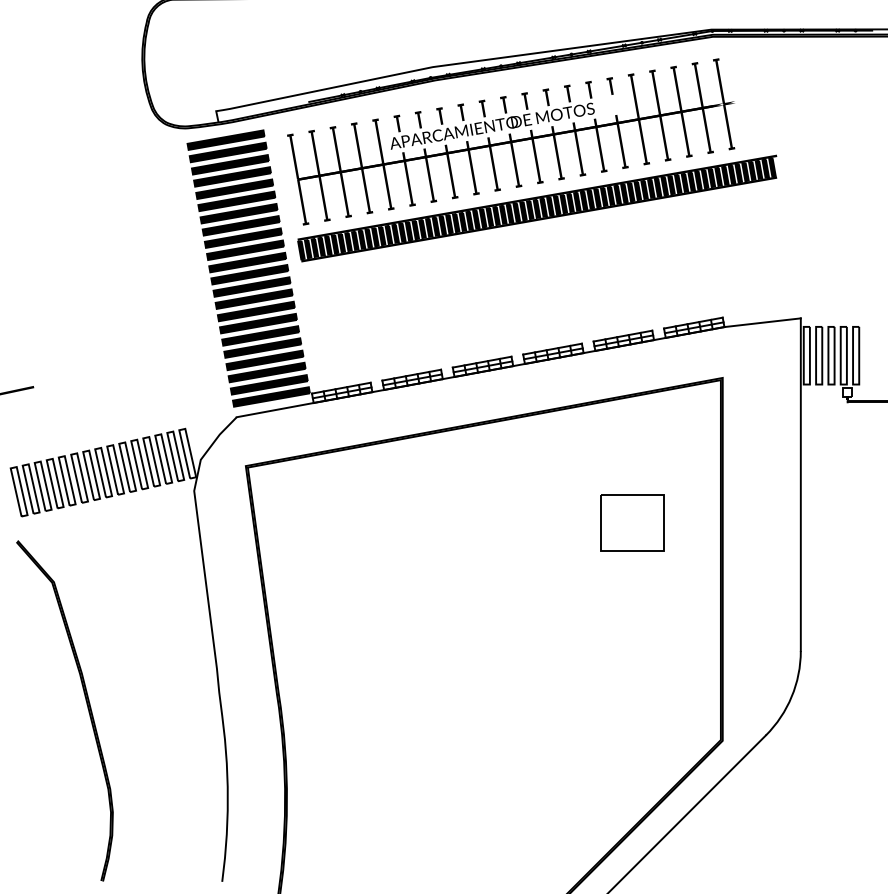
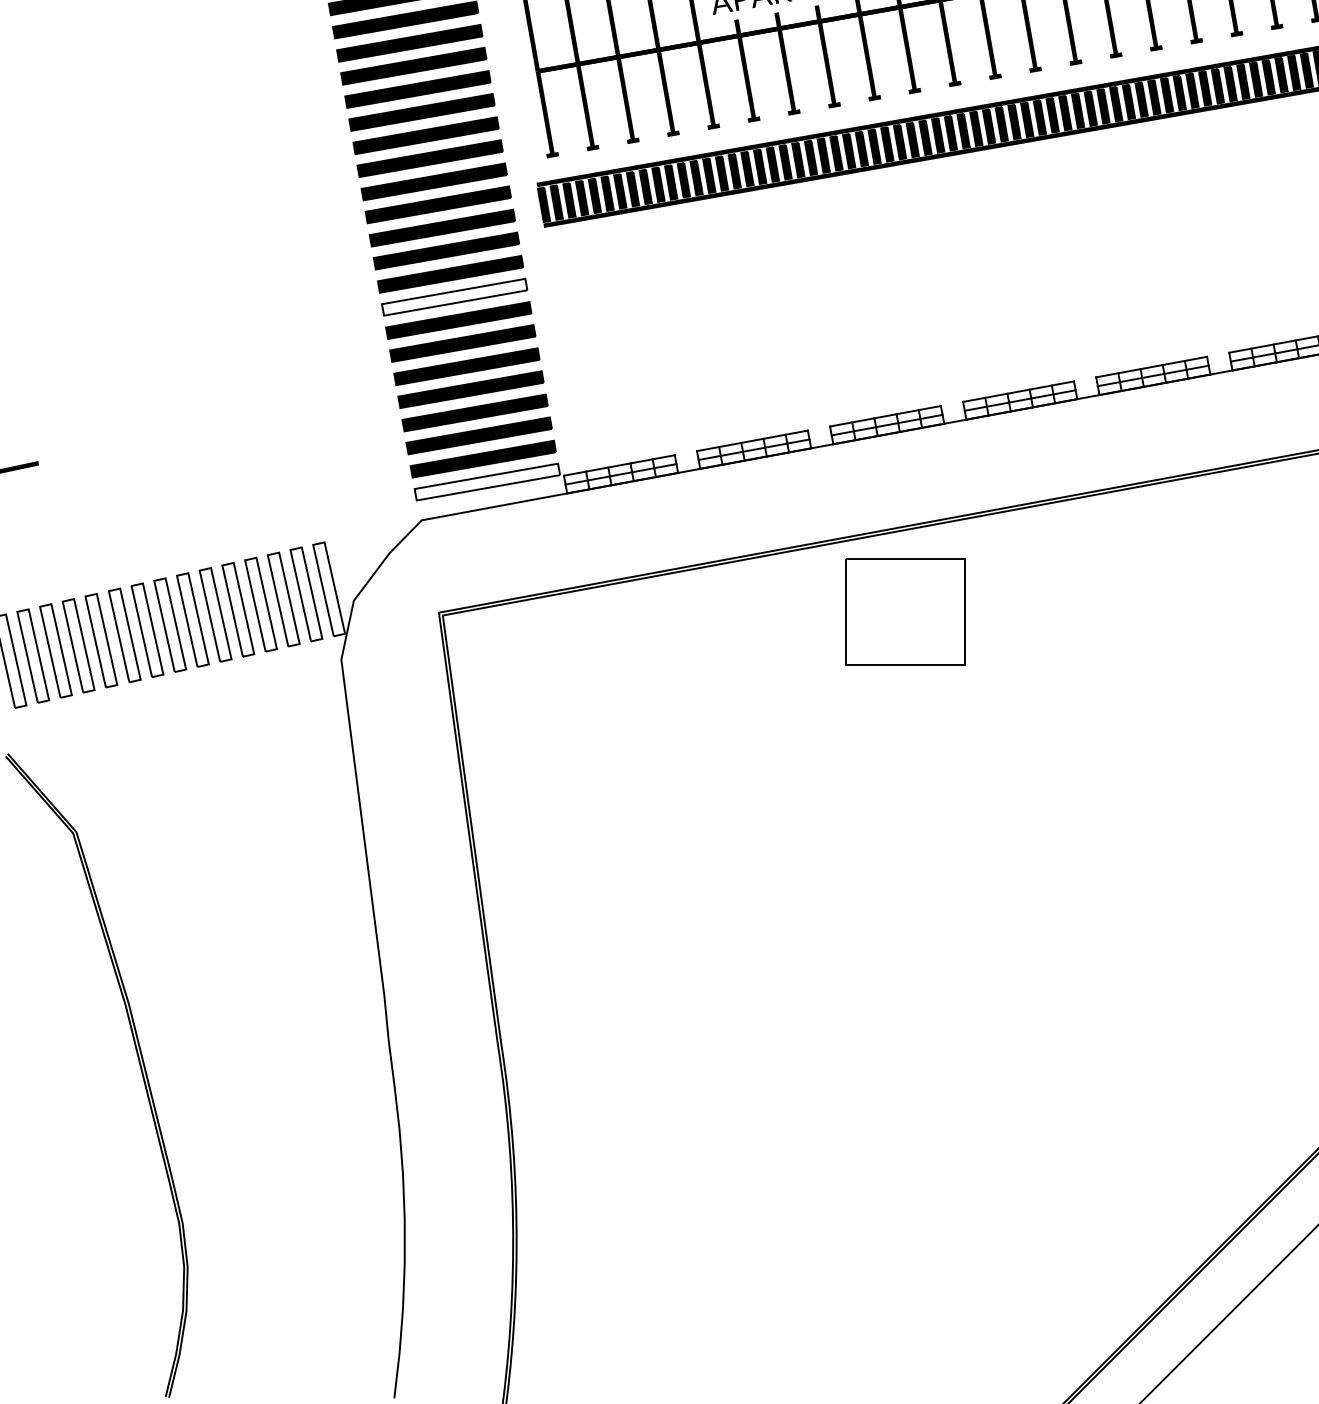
fill: (253, 298) -> (453, 295), removed
fill: (271, 396) -> (487, 481), removed
part: (632, 522) -> (905, 611), moved

